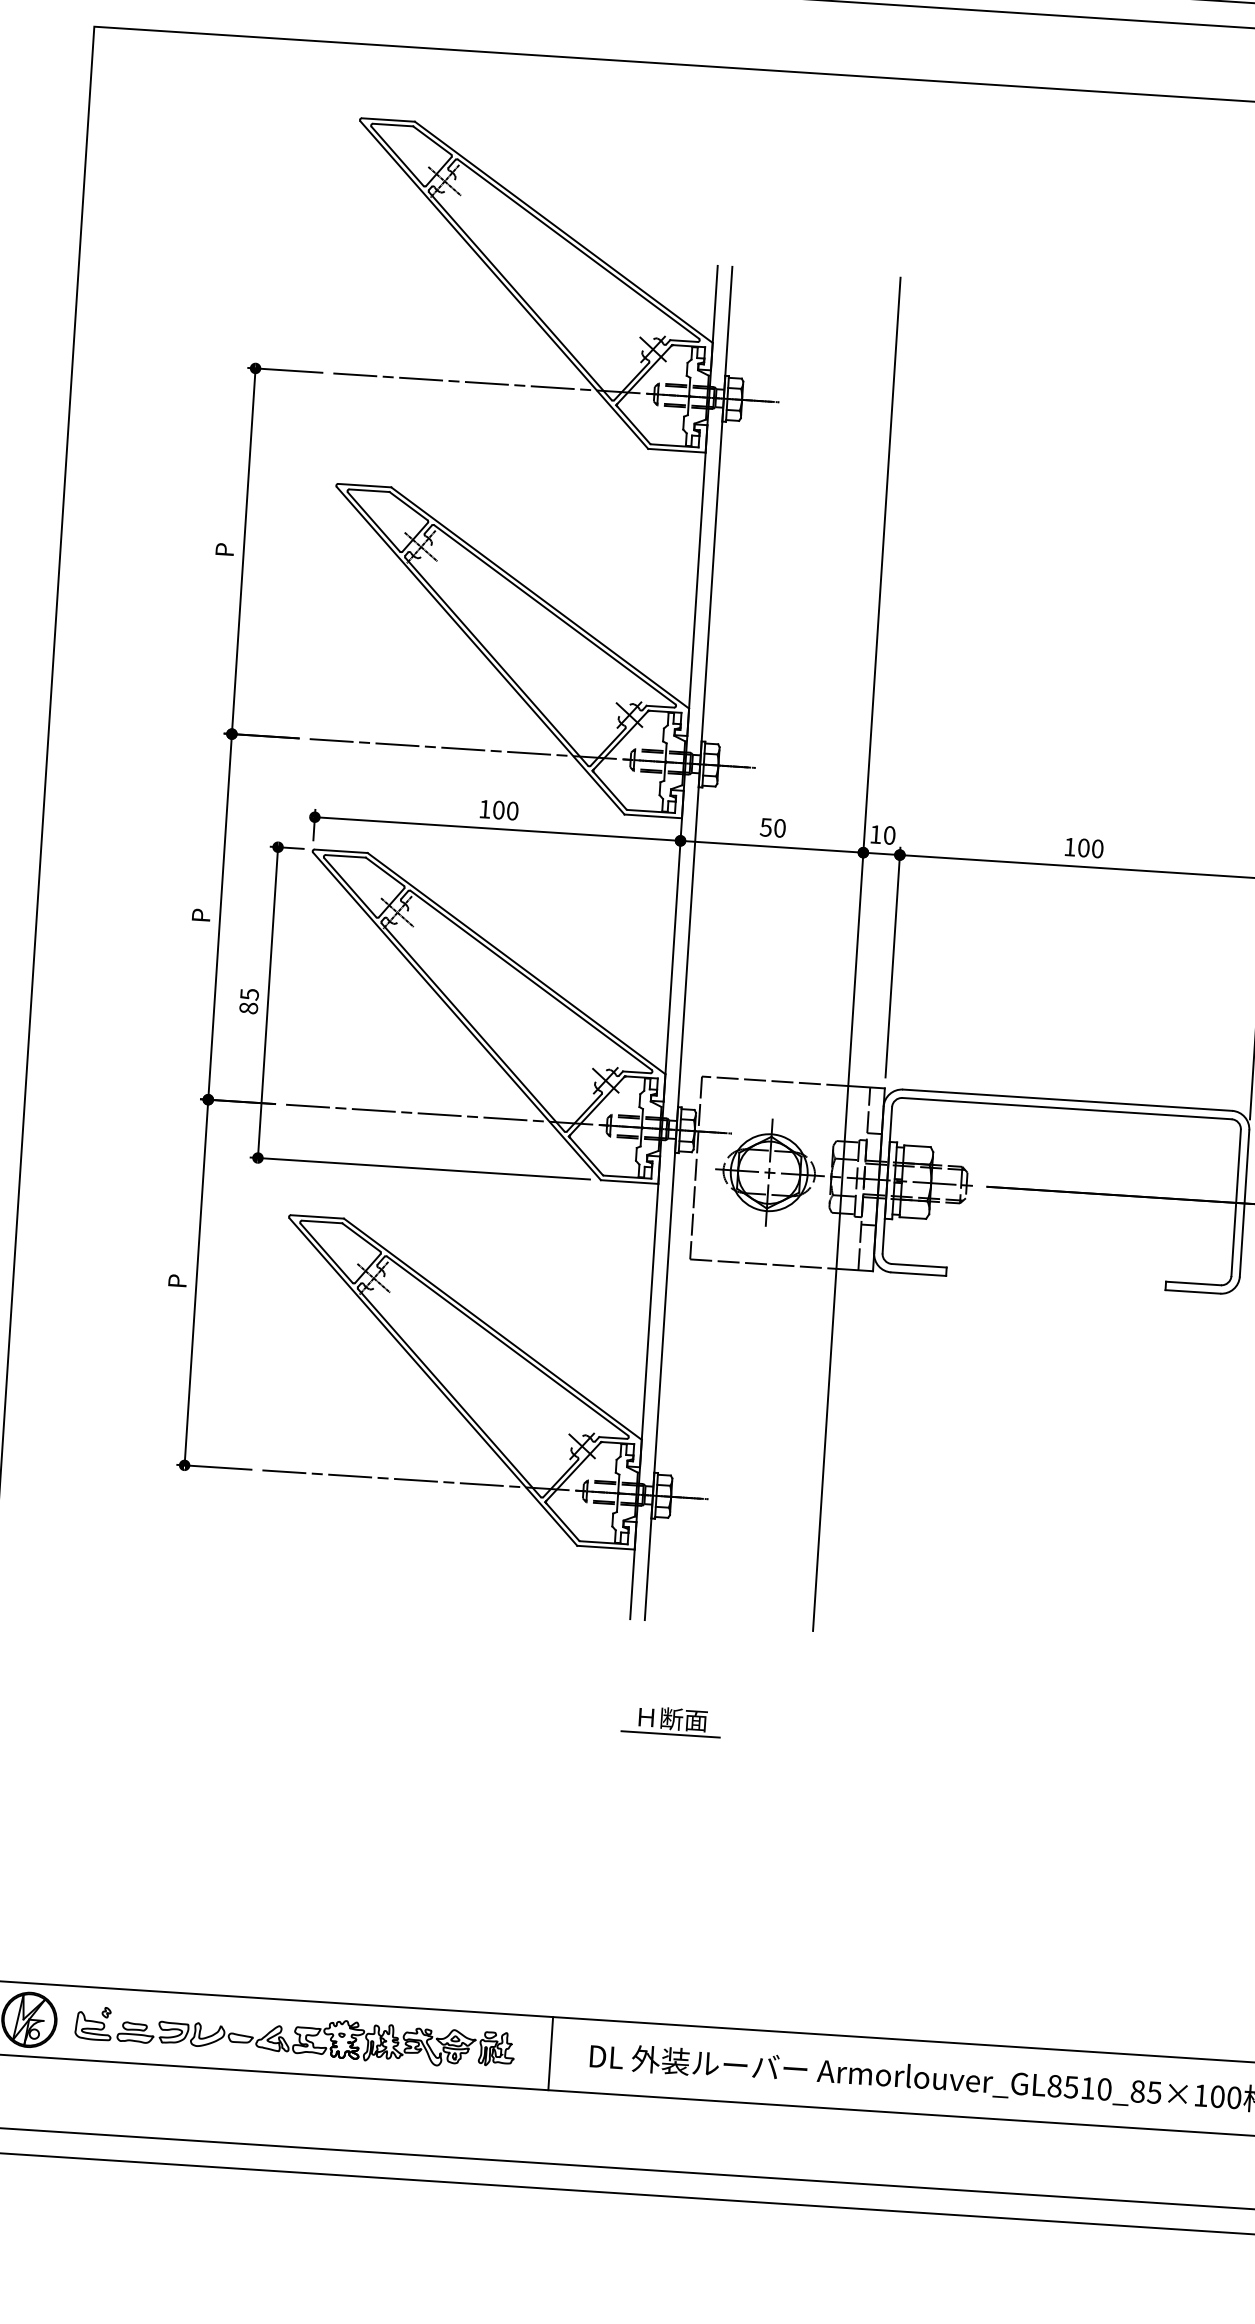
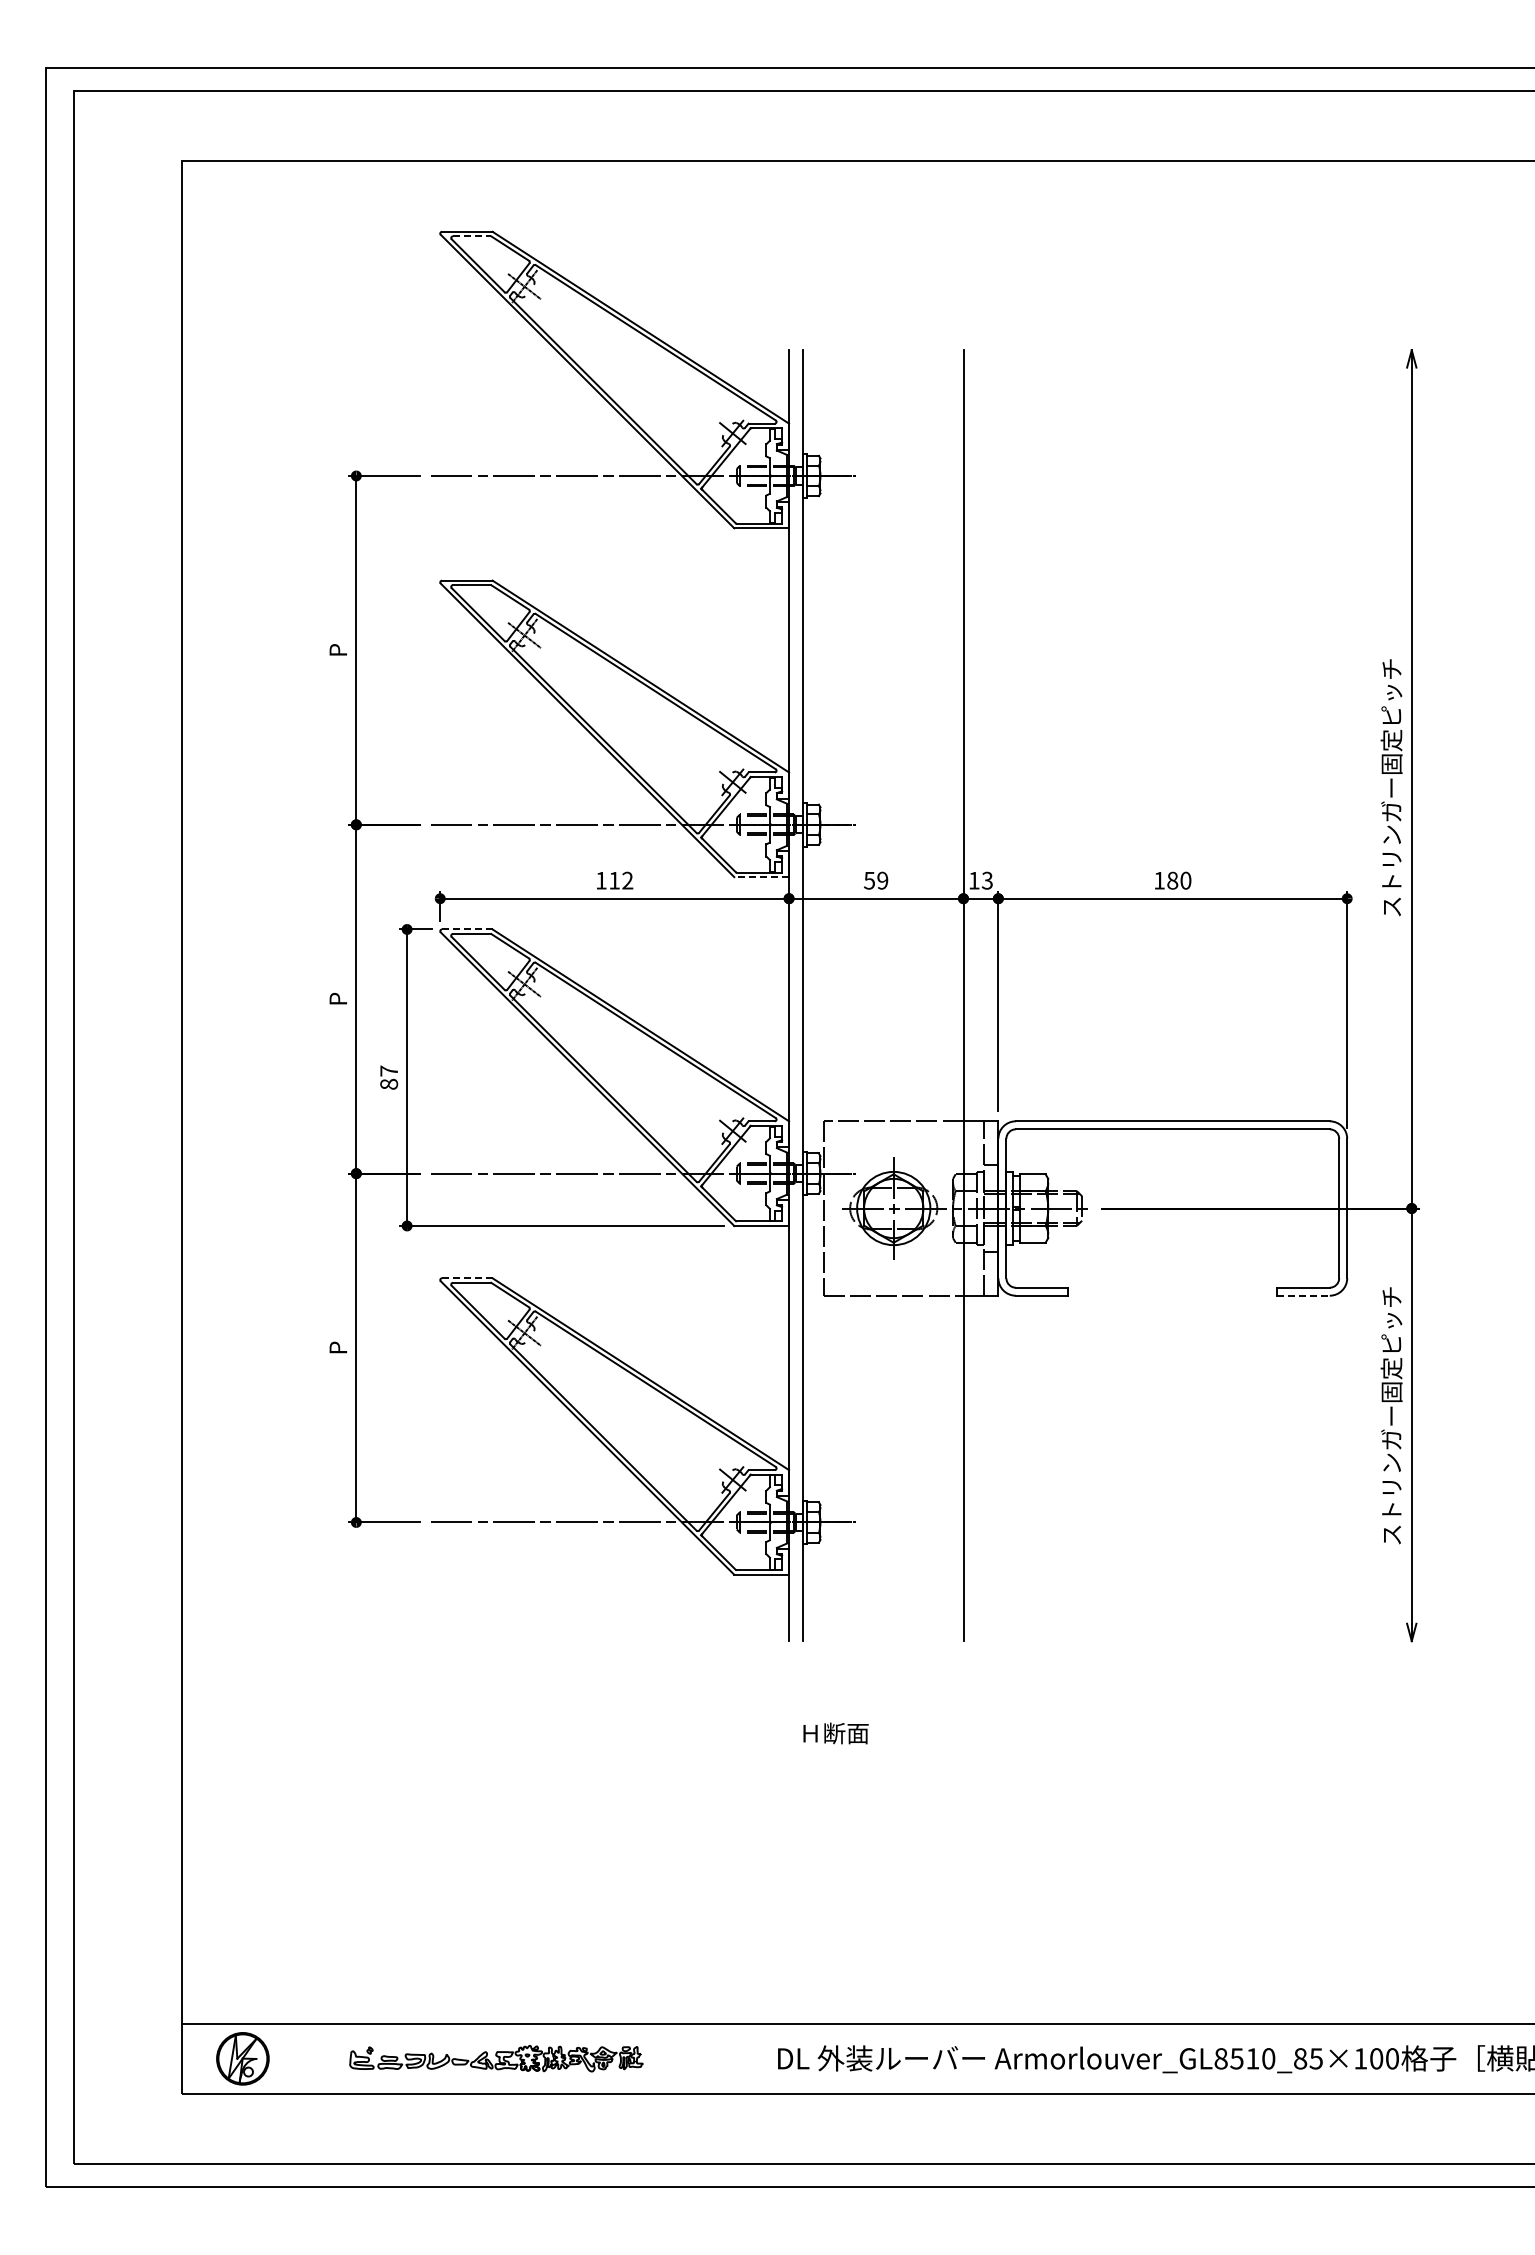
line: (393, 125) -> (472, 236), solid -> dashed
text: (506, 810) -> (621, 880), 100 -> 112
line: (653, 816) -> (761, 877), solid -> dashed
text: (779, 828) -> (882, 880), 50 -> 59
text: (888, 835) -> (986, 880), 10 -> 13
text: (1083, 847) -> (1172, 880), 100 -> 180
line: (341, 851) -> (467, 929), solid -> dashed
text: (250, 993) -> (389, 1070), 85 -> 87
line: (317, 1217) -> (467, 1278), solid -> dashed
line: (1193, 1291) -> (1304, 1295), solid -> dashed
line: (670, 1734) -> (834, 1748), removed
part: (295, 2036) -> (496, 2058), size x0.7
line: (550, 2053) -> (740, 2058), removed

